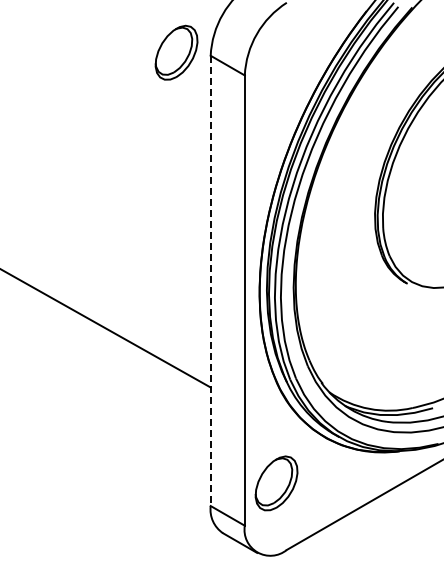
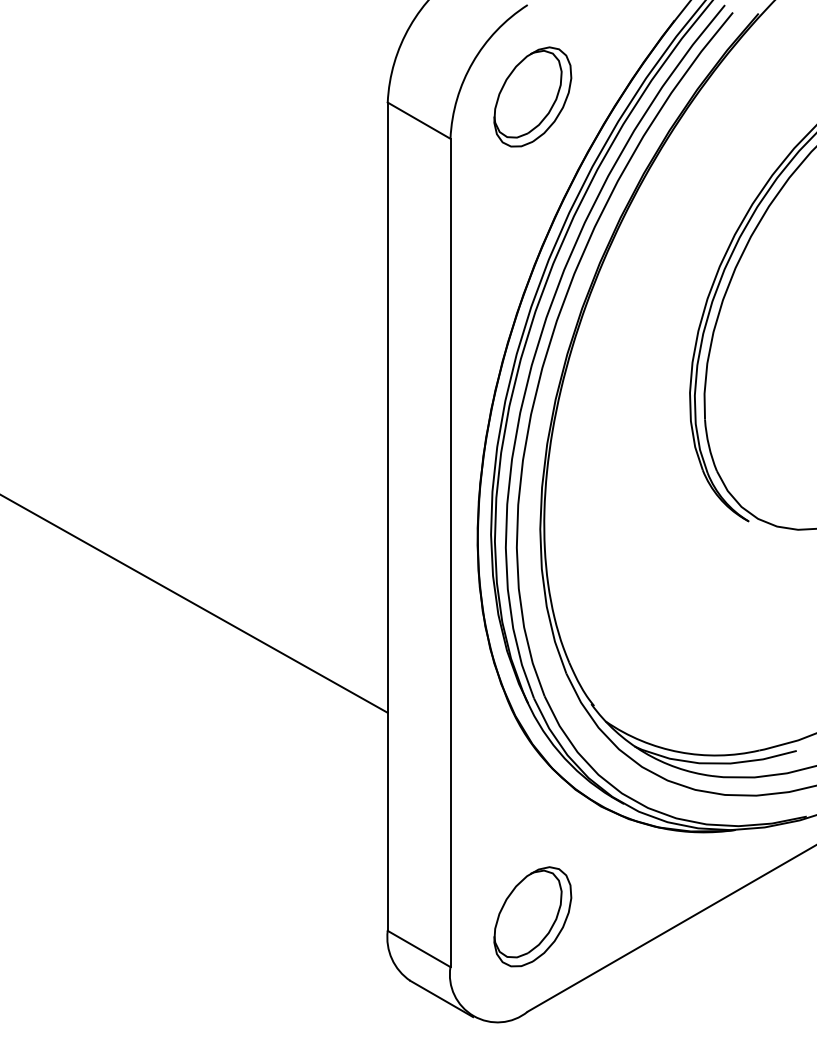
part: (176, 52) -> (532, 96), moved
line: (210, 281) -> (387, 517), dashed -> solid
part: (276, 483) -> (532, 916), moved

